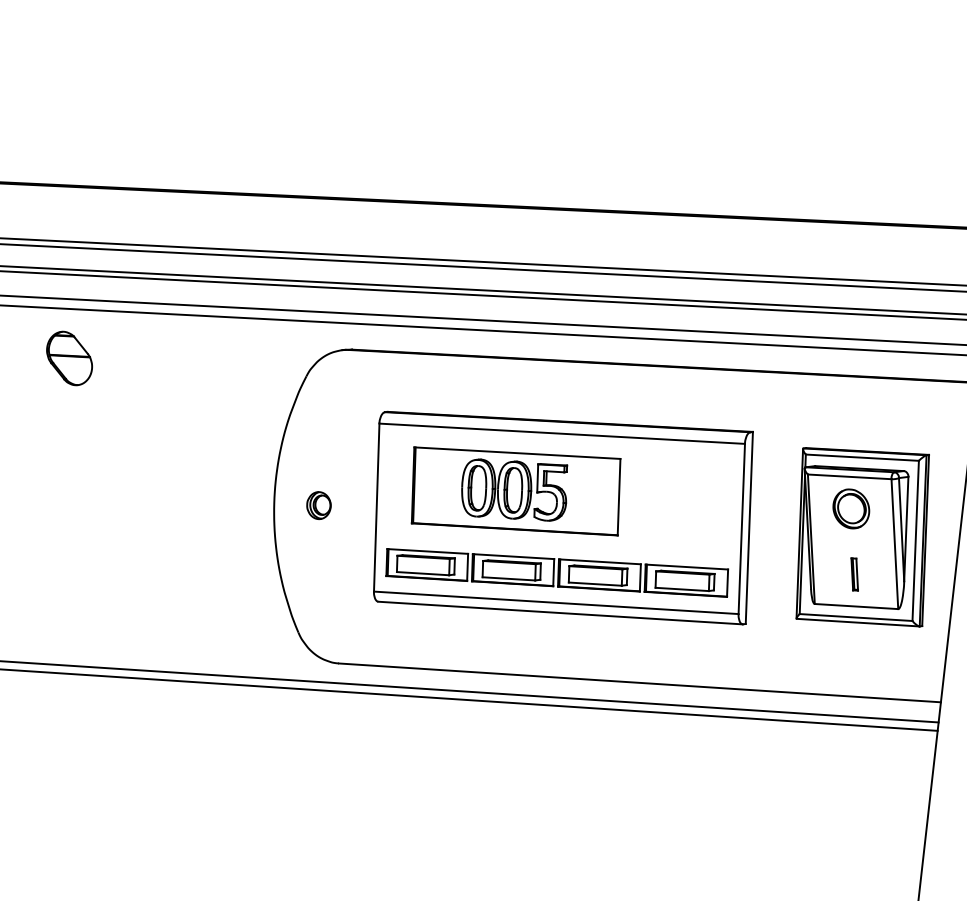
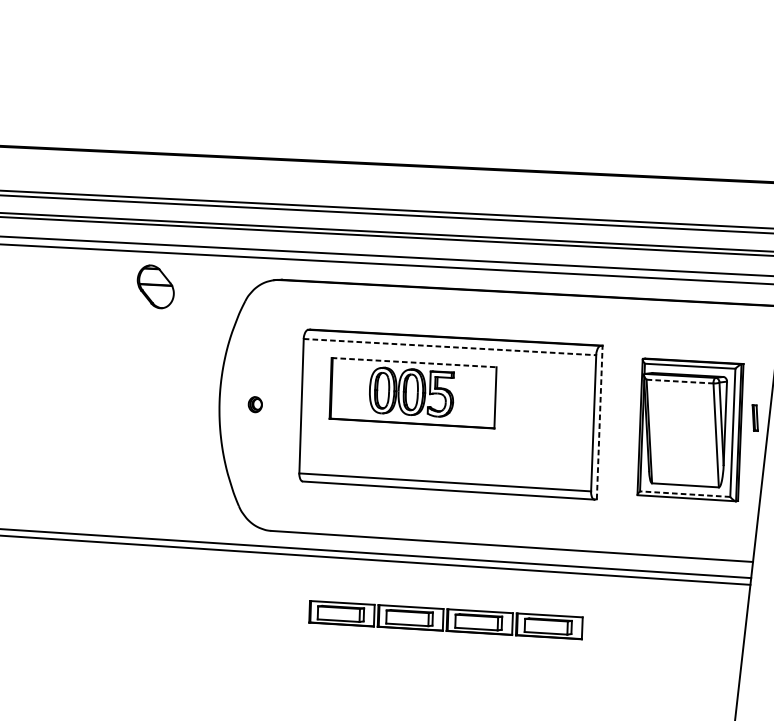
part: (69, 358) -> (155, 286), moved
line: (562, 433) -> (450, 346), solid -> dashed
line: (517, 453) -> (414, 362), solid -> dashed
line: (849, 476) -> (679, 381), solid -> dashed
part: (318, 505) -> (254, 404), size x0.7
part: (851, 508) -> (681, 406), removed
line: (749, 527) -> (599, 422), solid -> dashed
part: (557, 572) -> (446, 619), moved
part: (854, 574) -> (755, 418), moved
line: (855, 617) -> (684, 494), solid -> dashed

